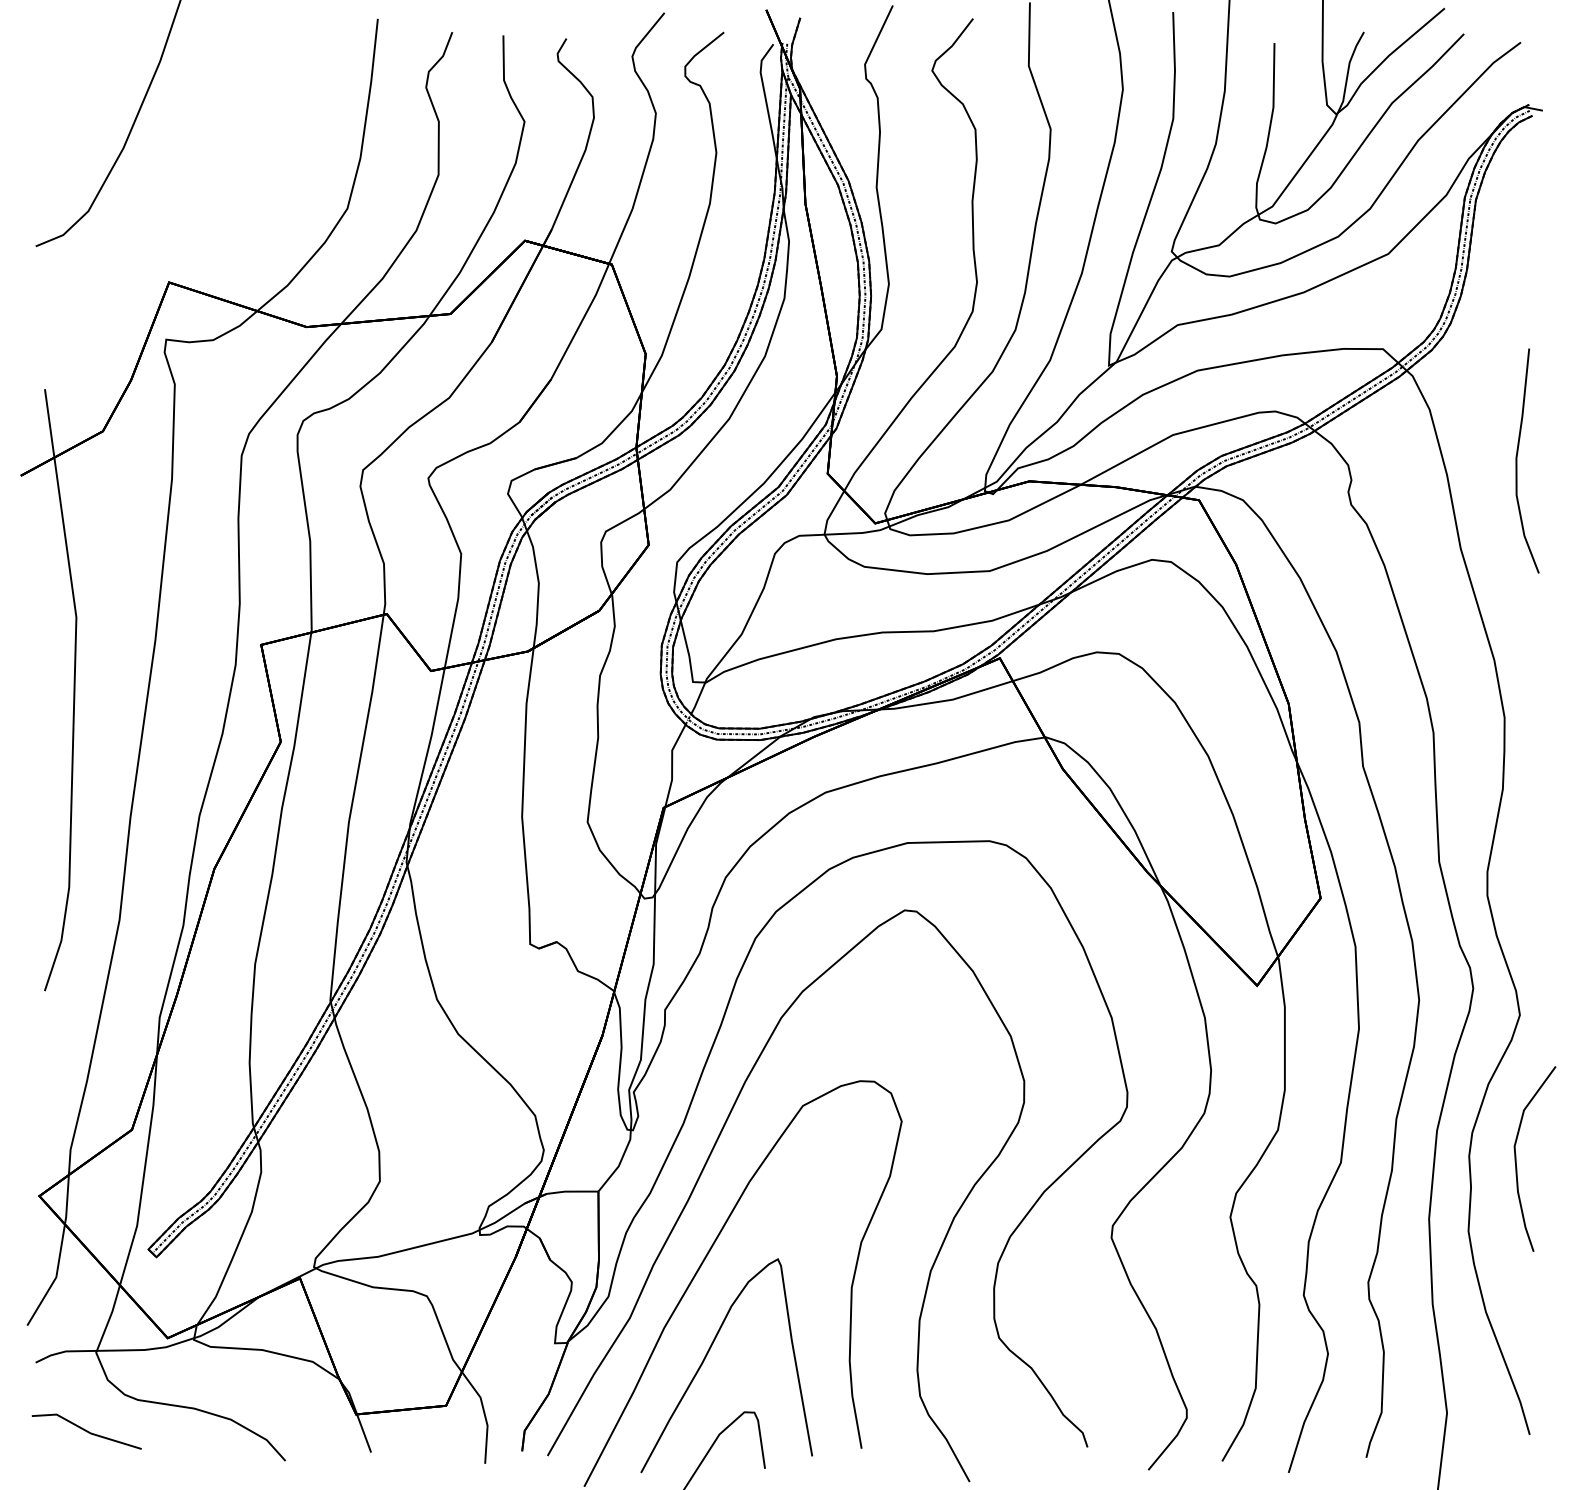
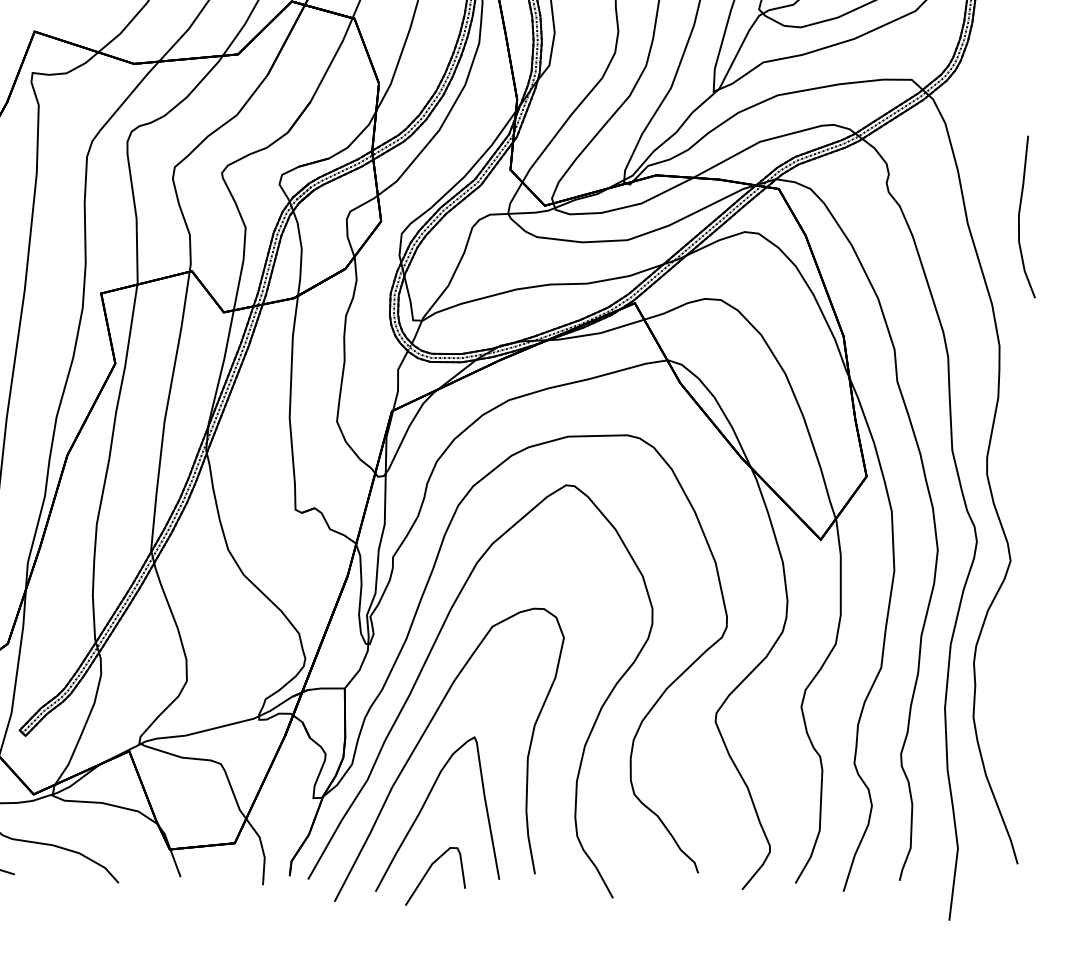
curve: (1517, 460) -> (1019, 216), moved
curve: (1516, 1158) -> (1008, 664), removed

